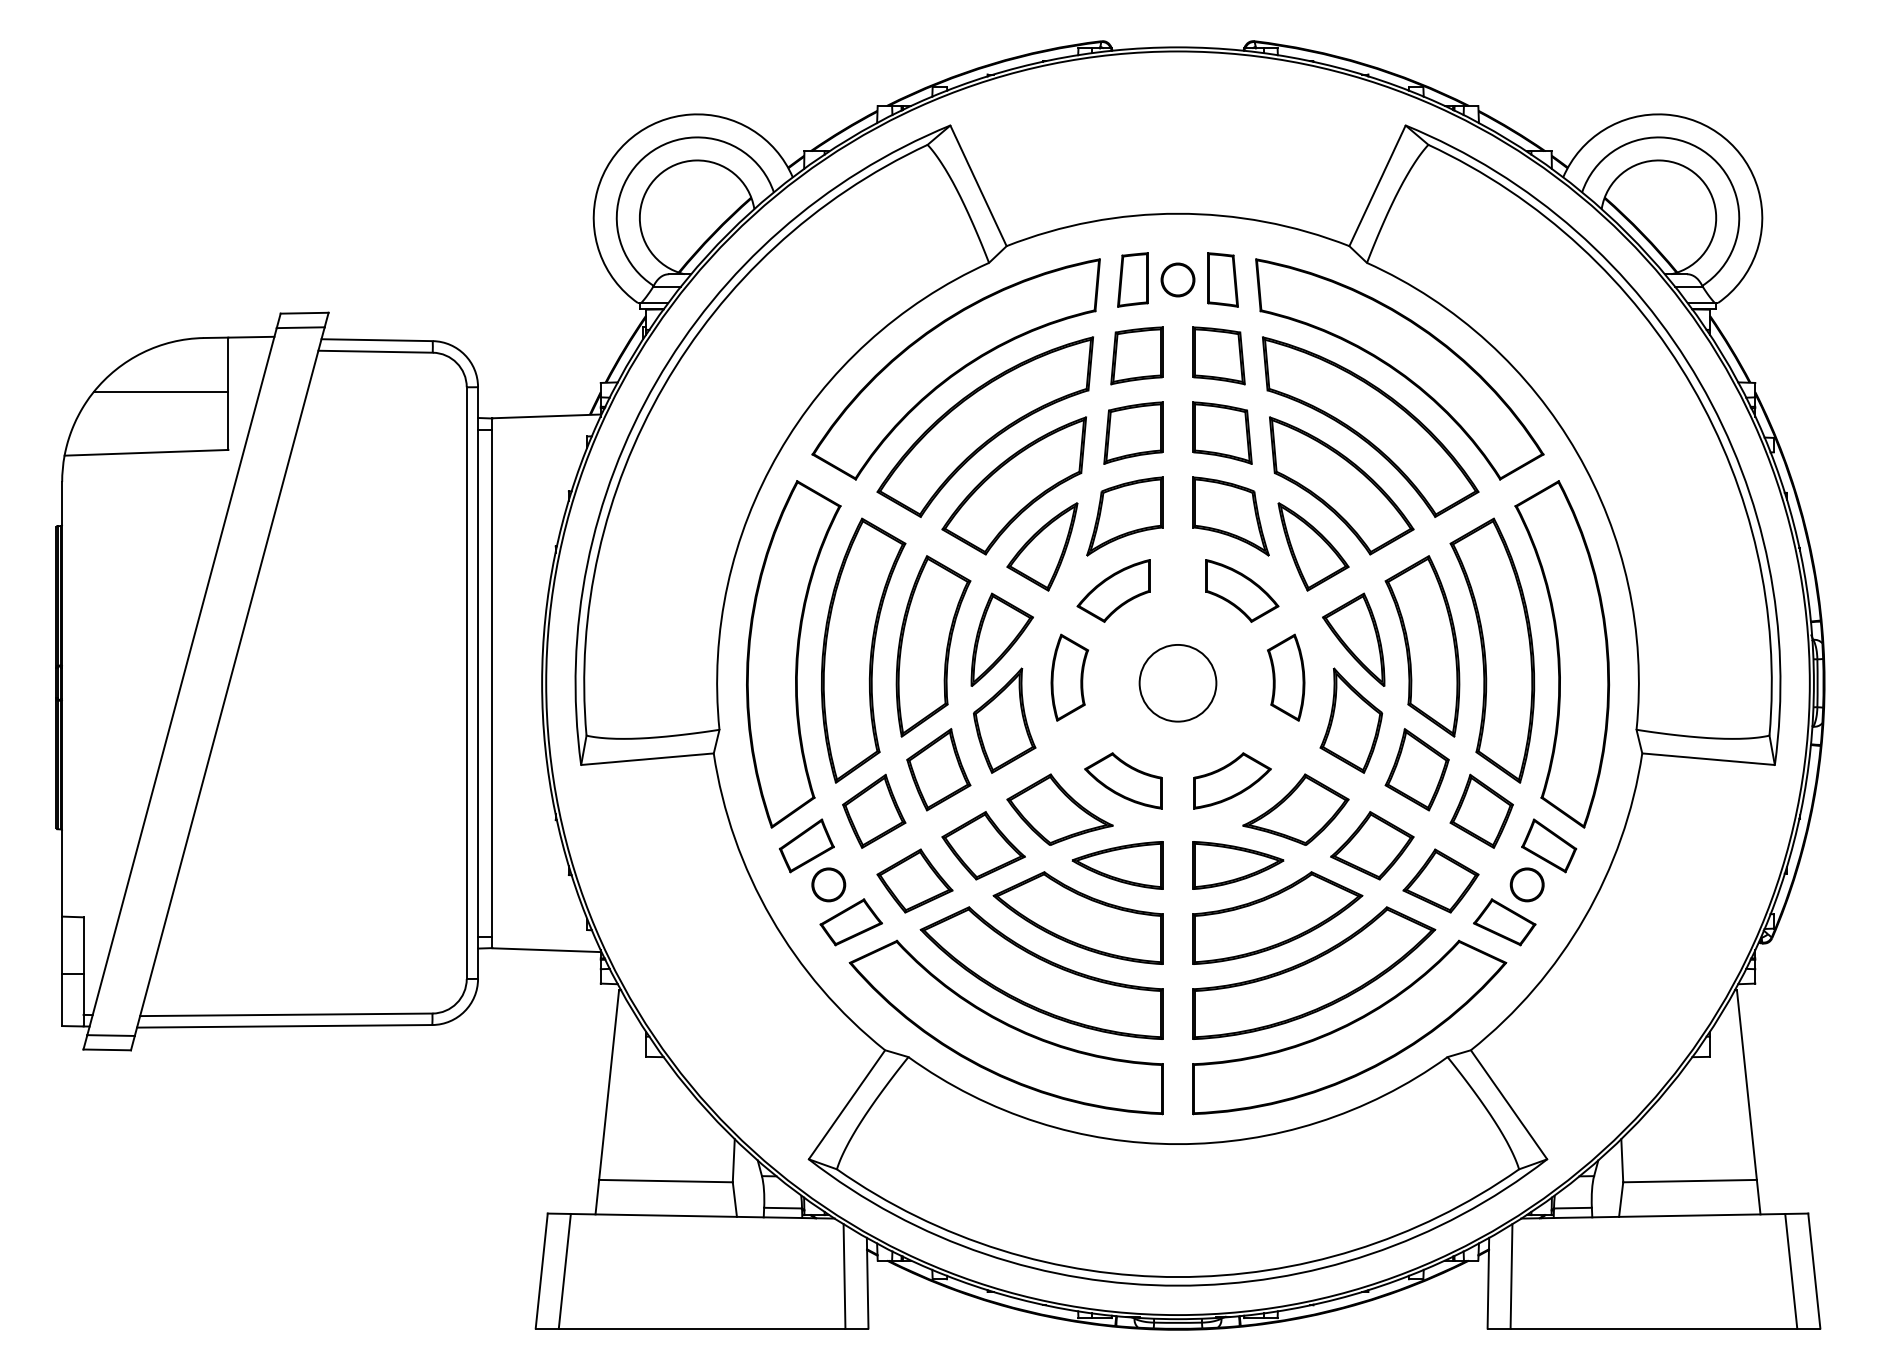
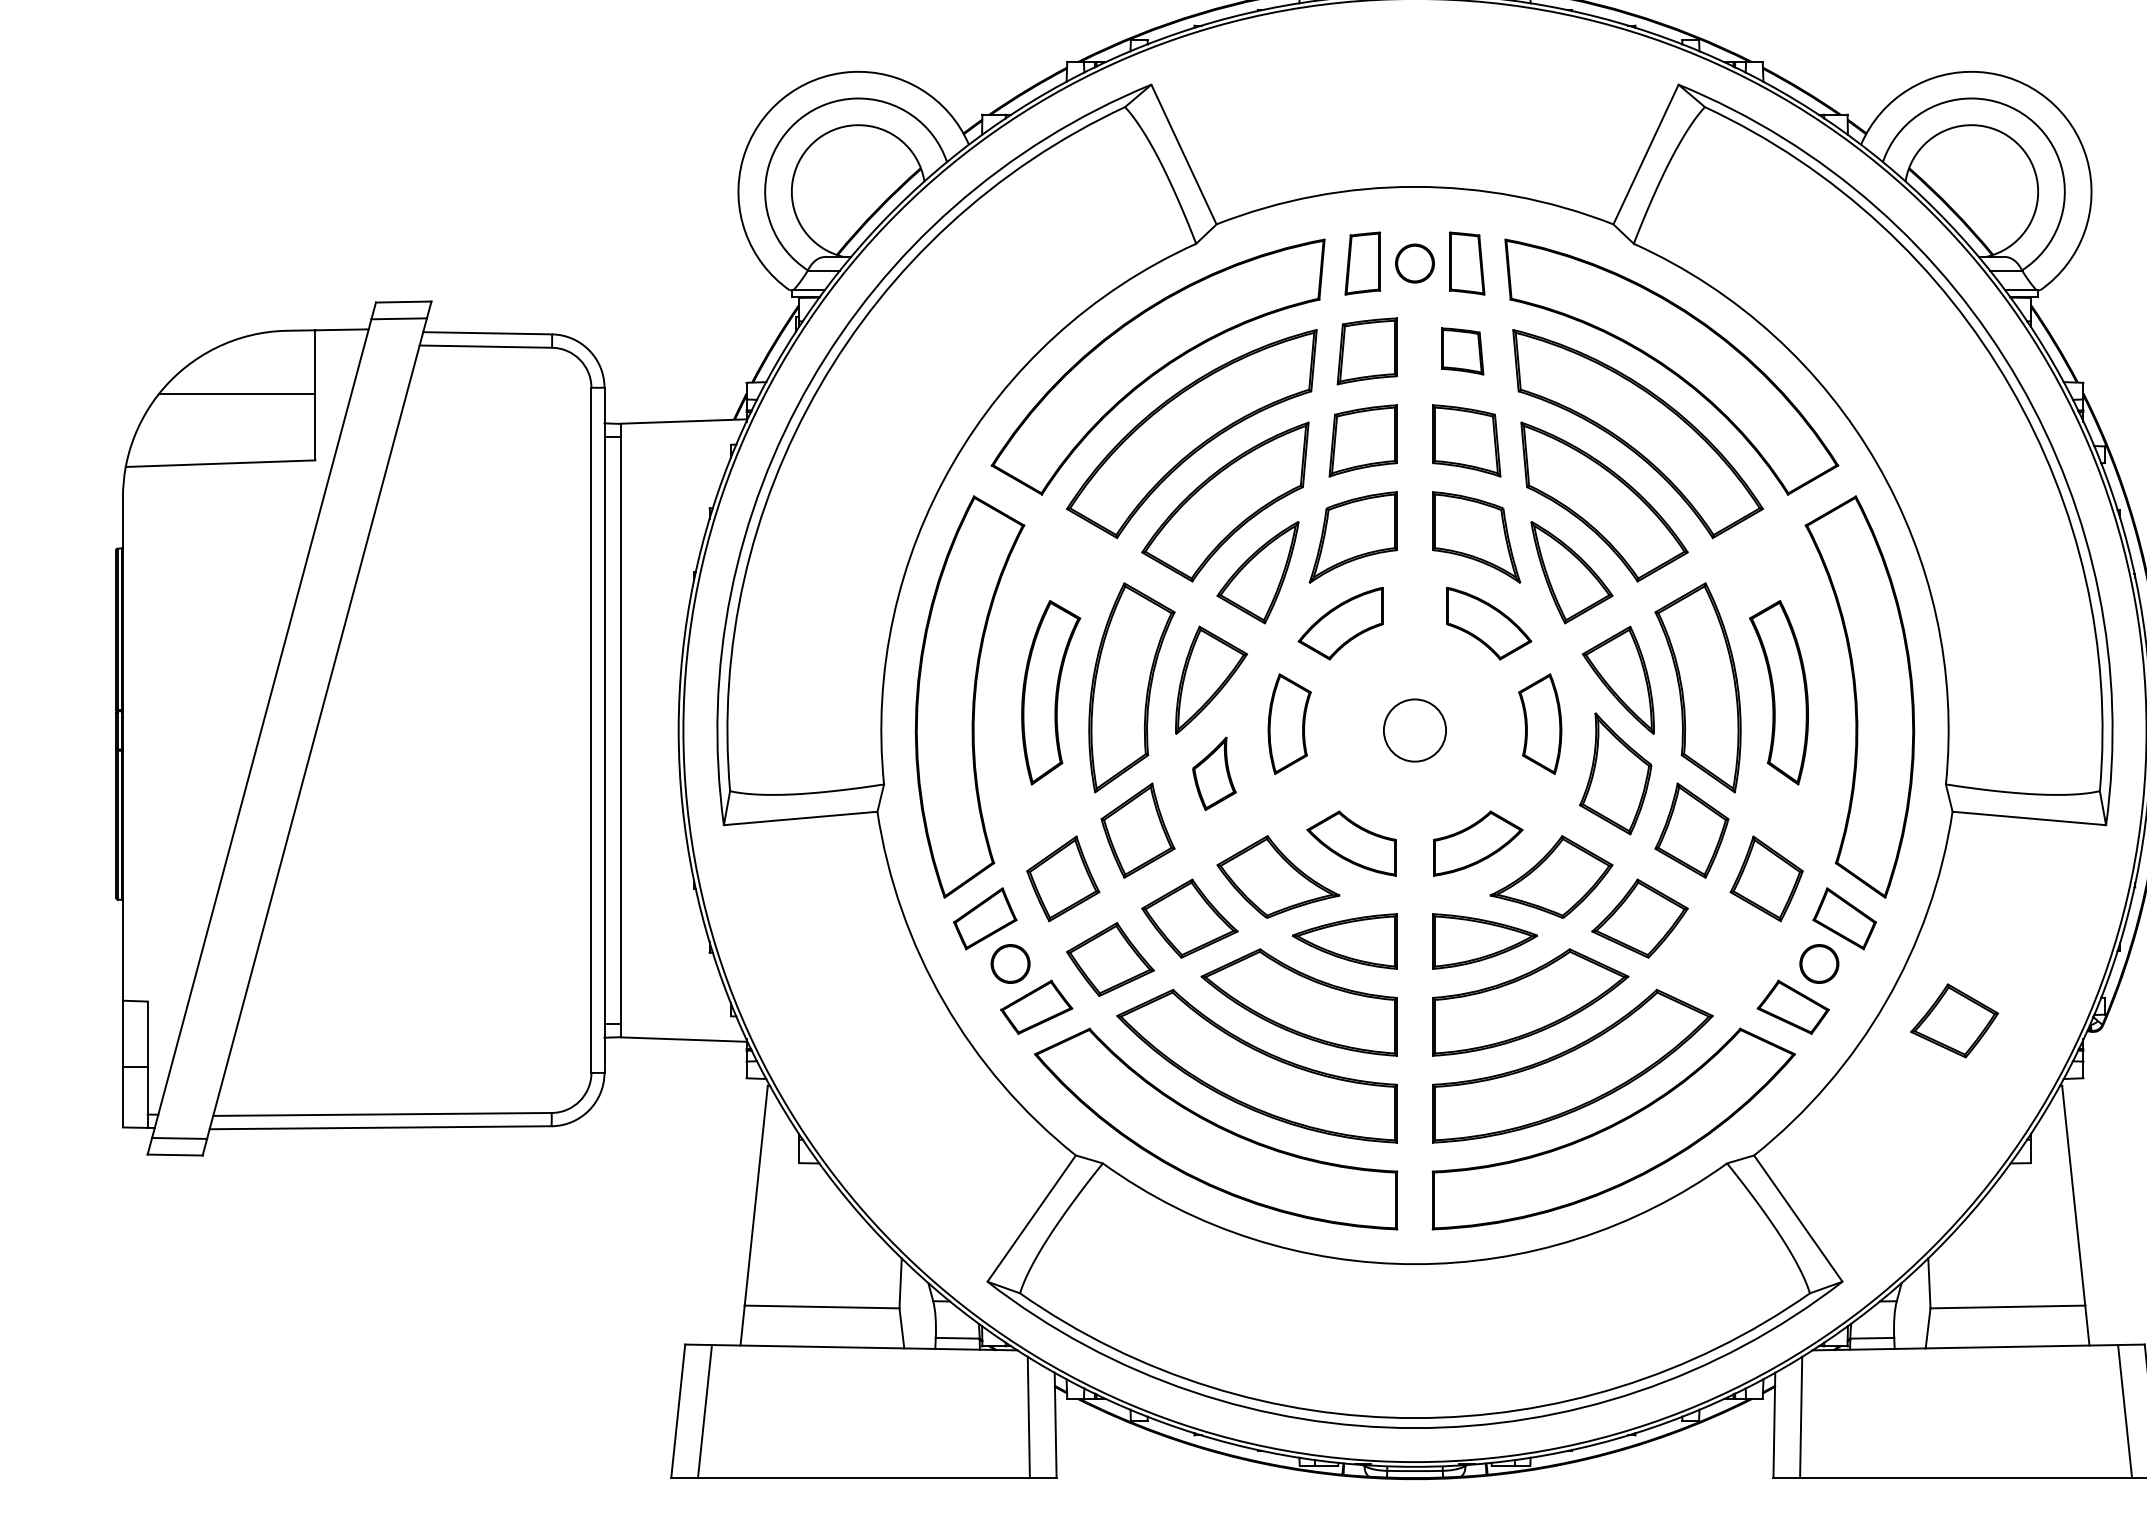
part: (1218, 355) -> (1461, 351), size x0.7
part: (863, 650) -> (1050, 692), size x0.6
part: (1492, 650) -> (1779, 692), size x0.6
circle: (1177, 682) -> (1414, 729), size x0.7
part: (1004, 720) -> (1214, 773), size x0.6
part: (1440, 880) -> (1953, 1020), moved

